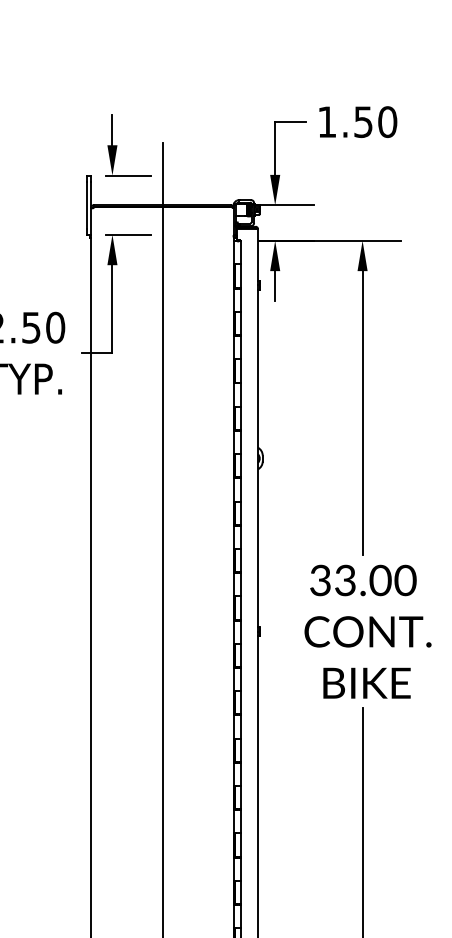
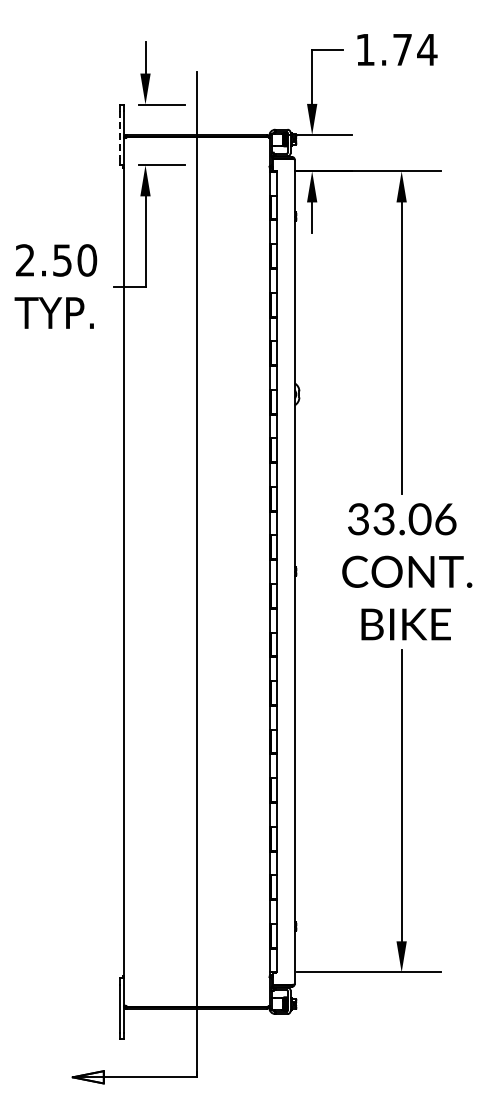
text: (376, 121) -> (415, 49), 1.50 -> 1.74
line: (87, 205) -> (119, 135), solid -> dashed
text: (405, 579) -> (445, 518), 33.00 -> 33.06

